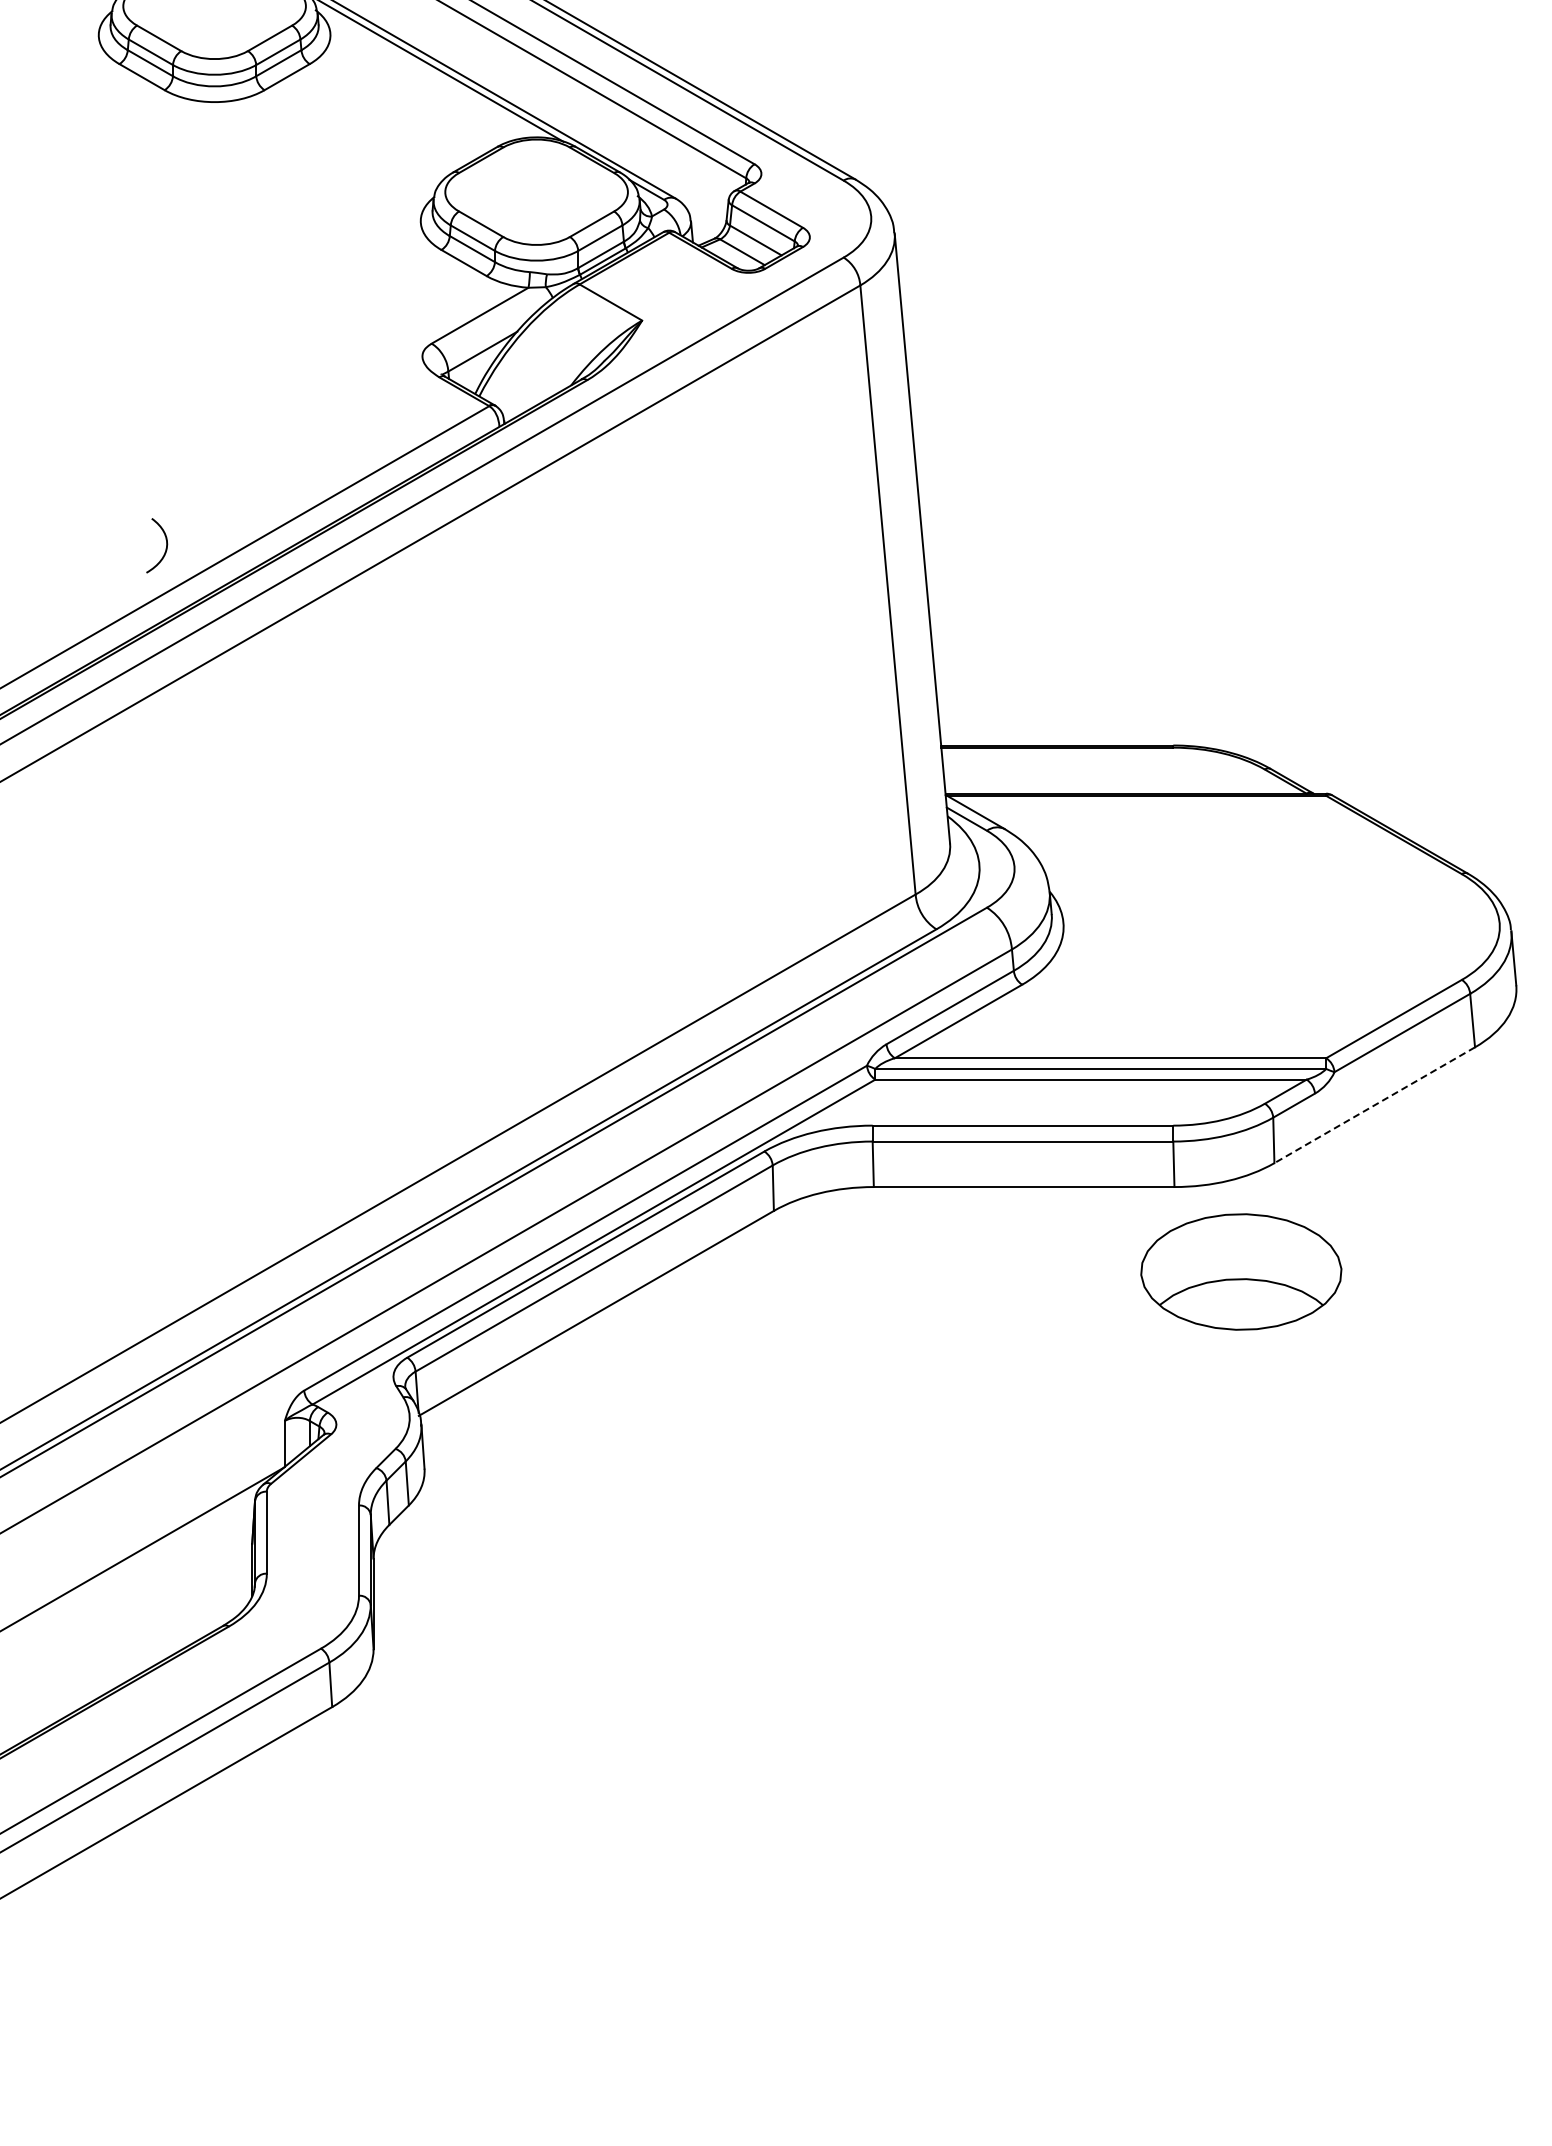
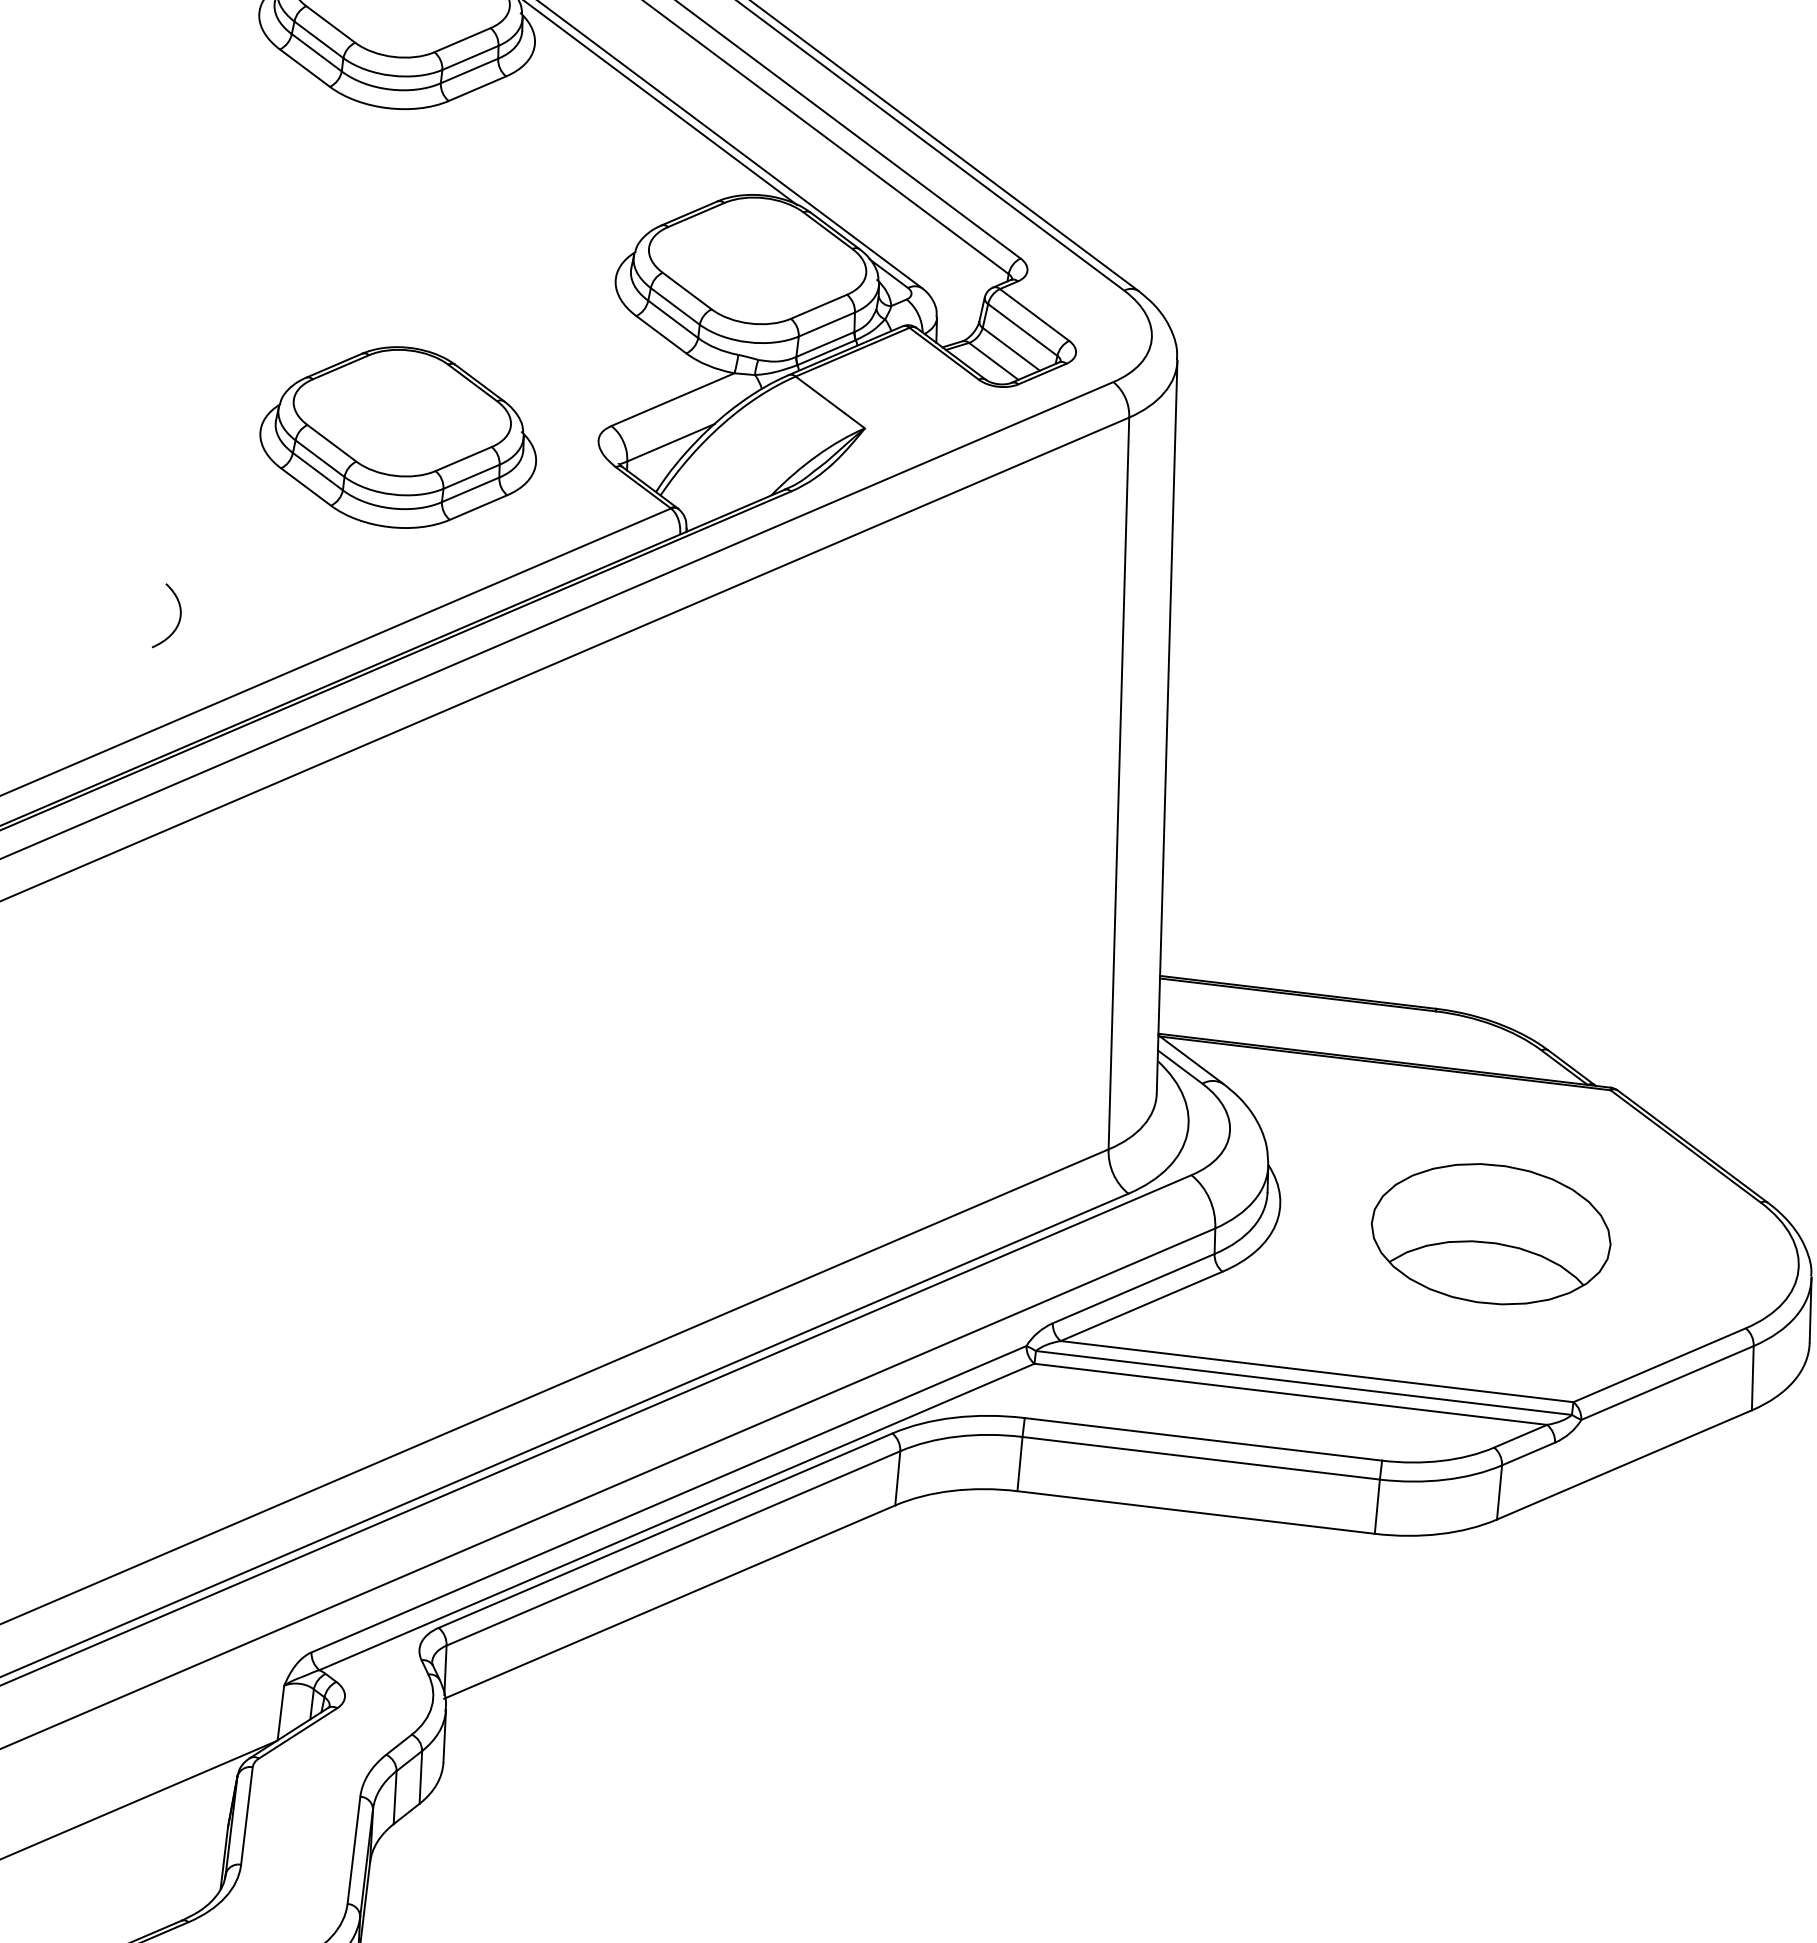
part: (256, 373) -> (398, 436), added
curve: (165, 548) -> (178, 621), moved
line: (1374, 1105) -> (1624, 1465), dashed -> solid
part: (1241, 1271) -> (1491, 1233), moved

